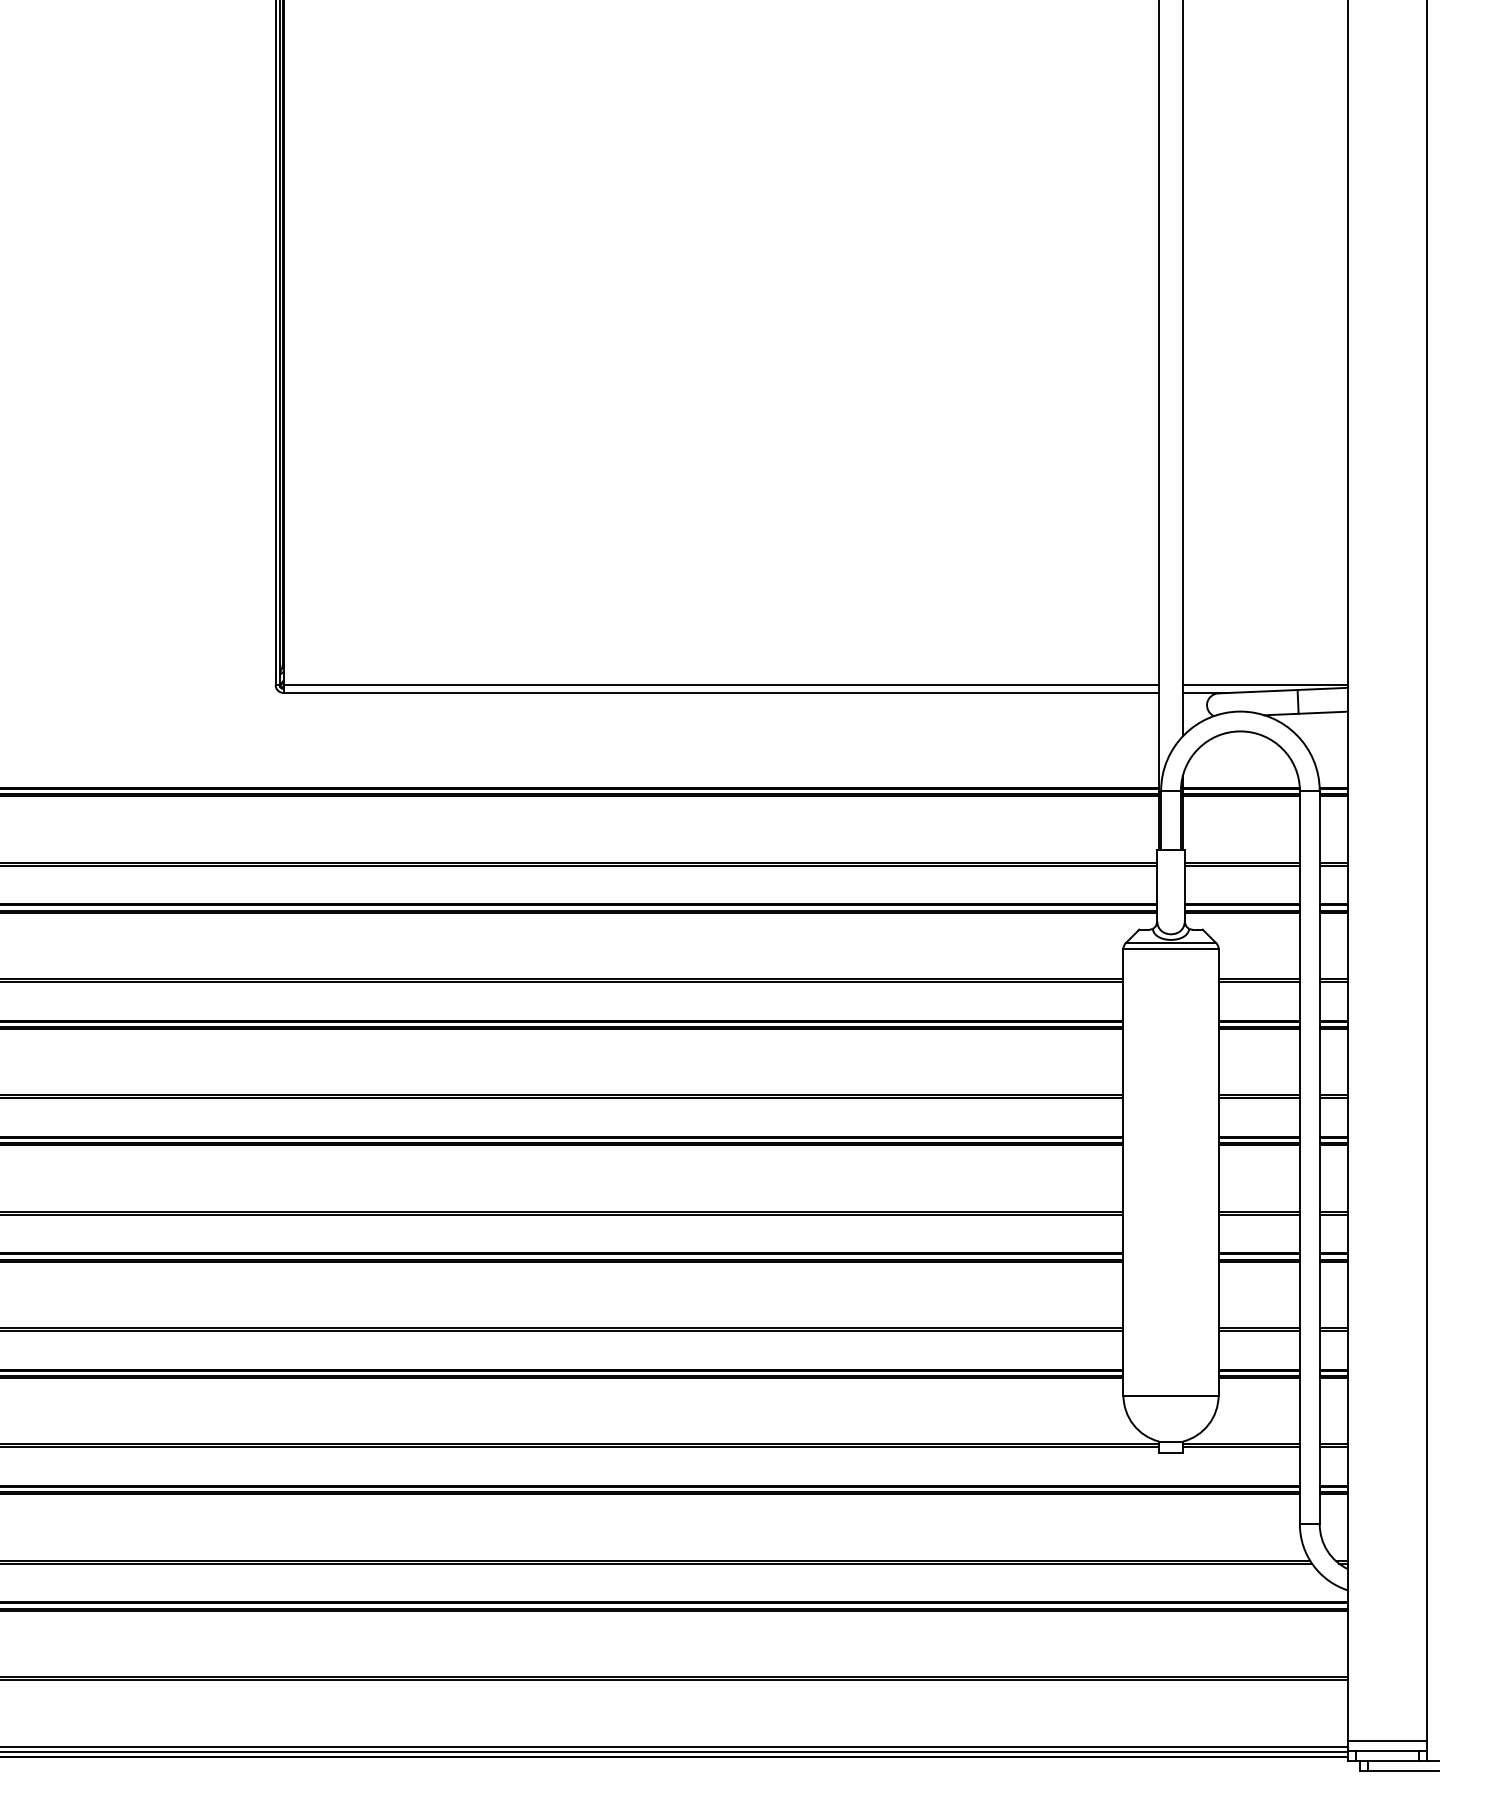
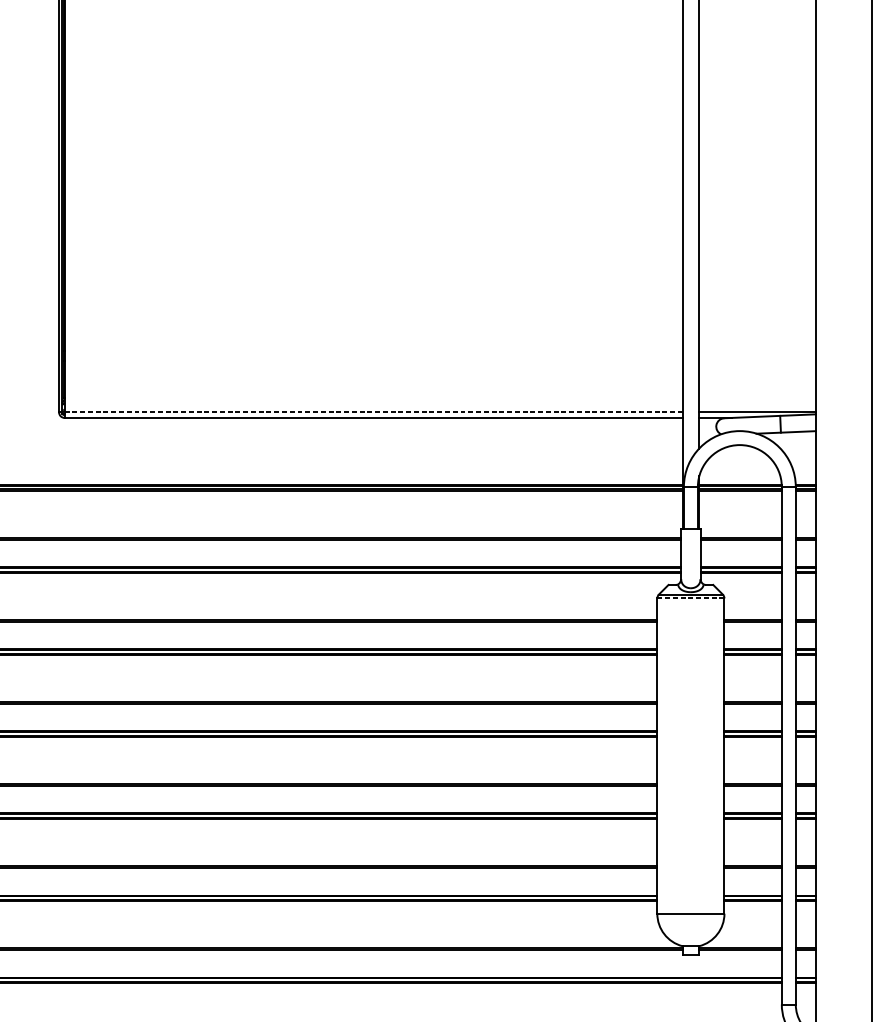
line: (721, 685) -> (373, 412), solid -> dashed
line: (1171, 948) -> (691, 598), solid -> dashed

